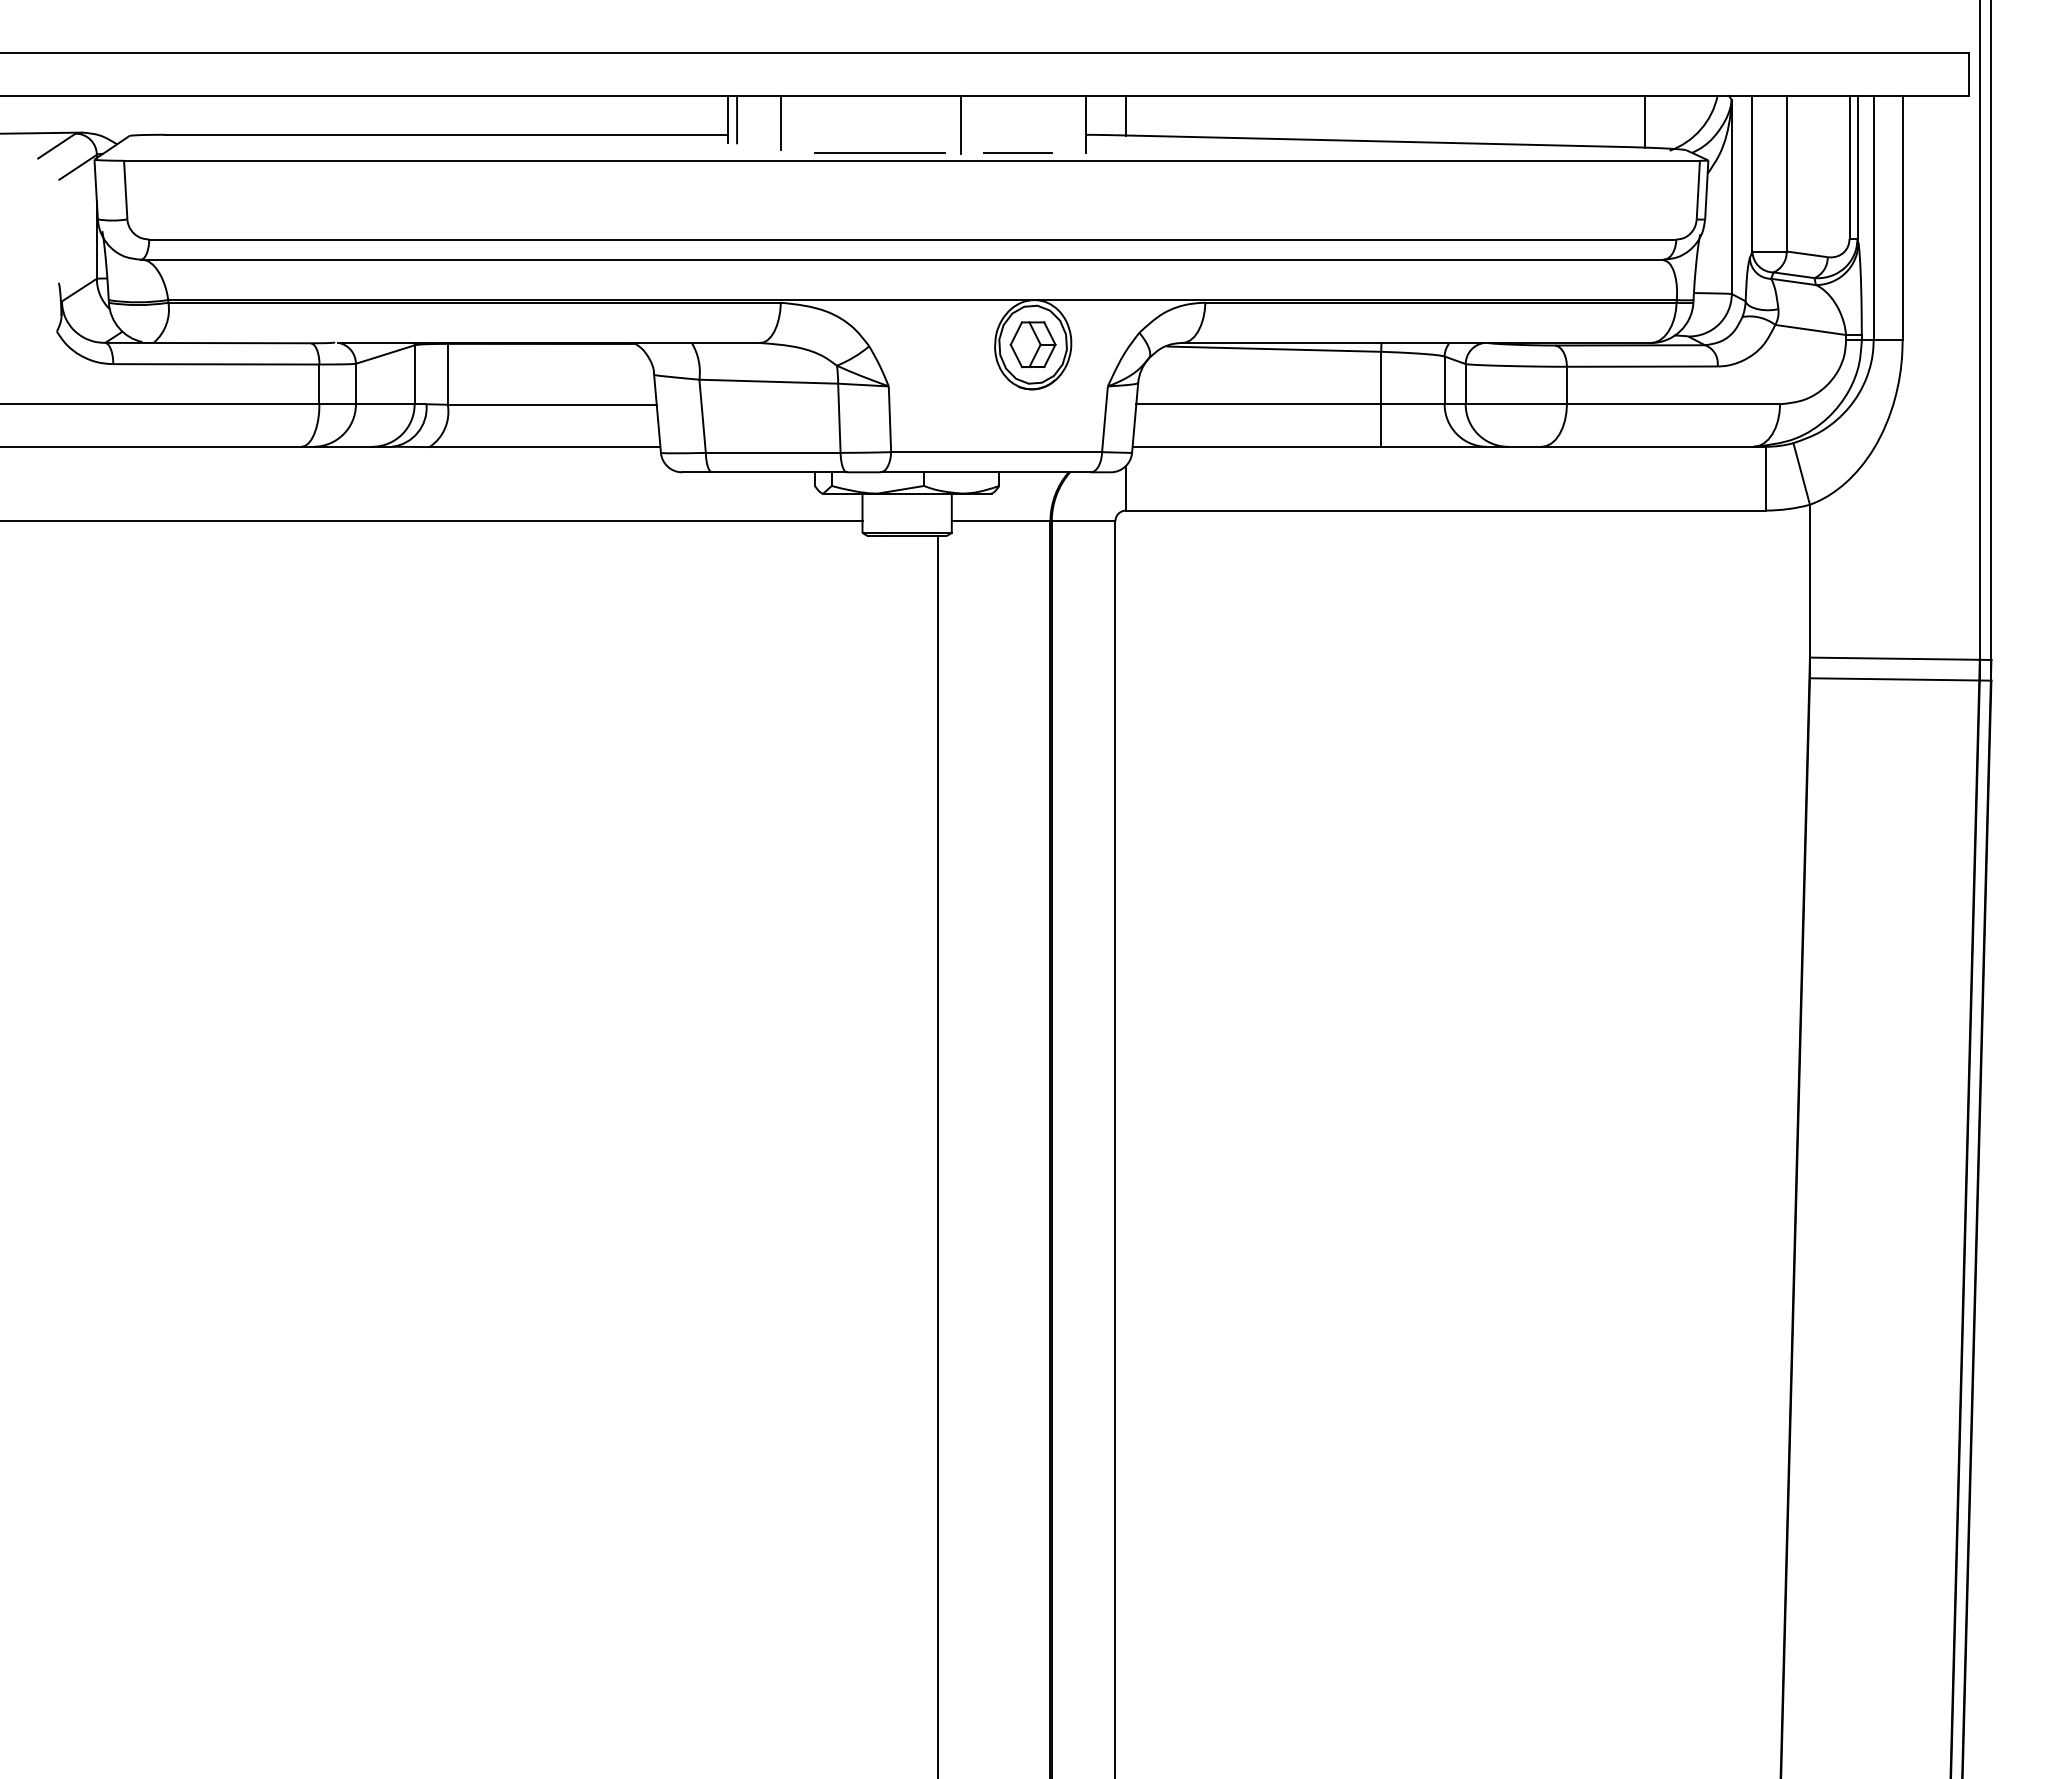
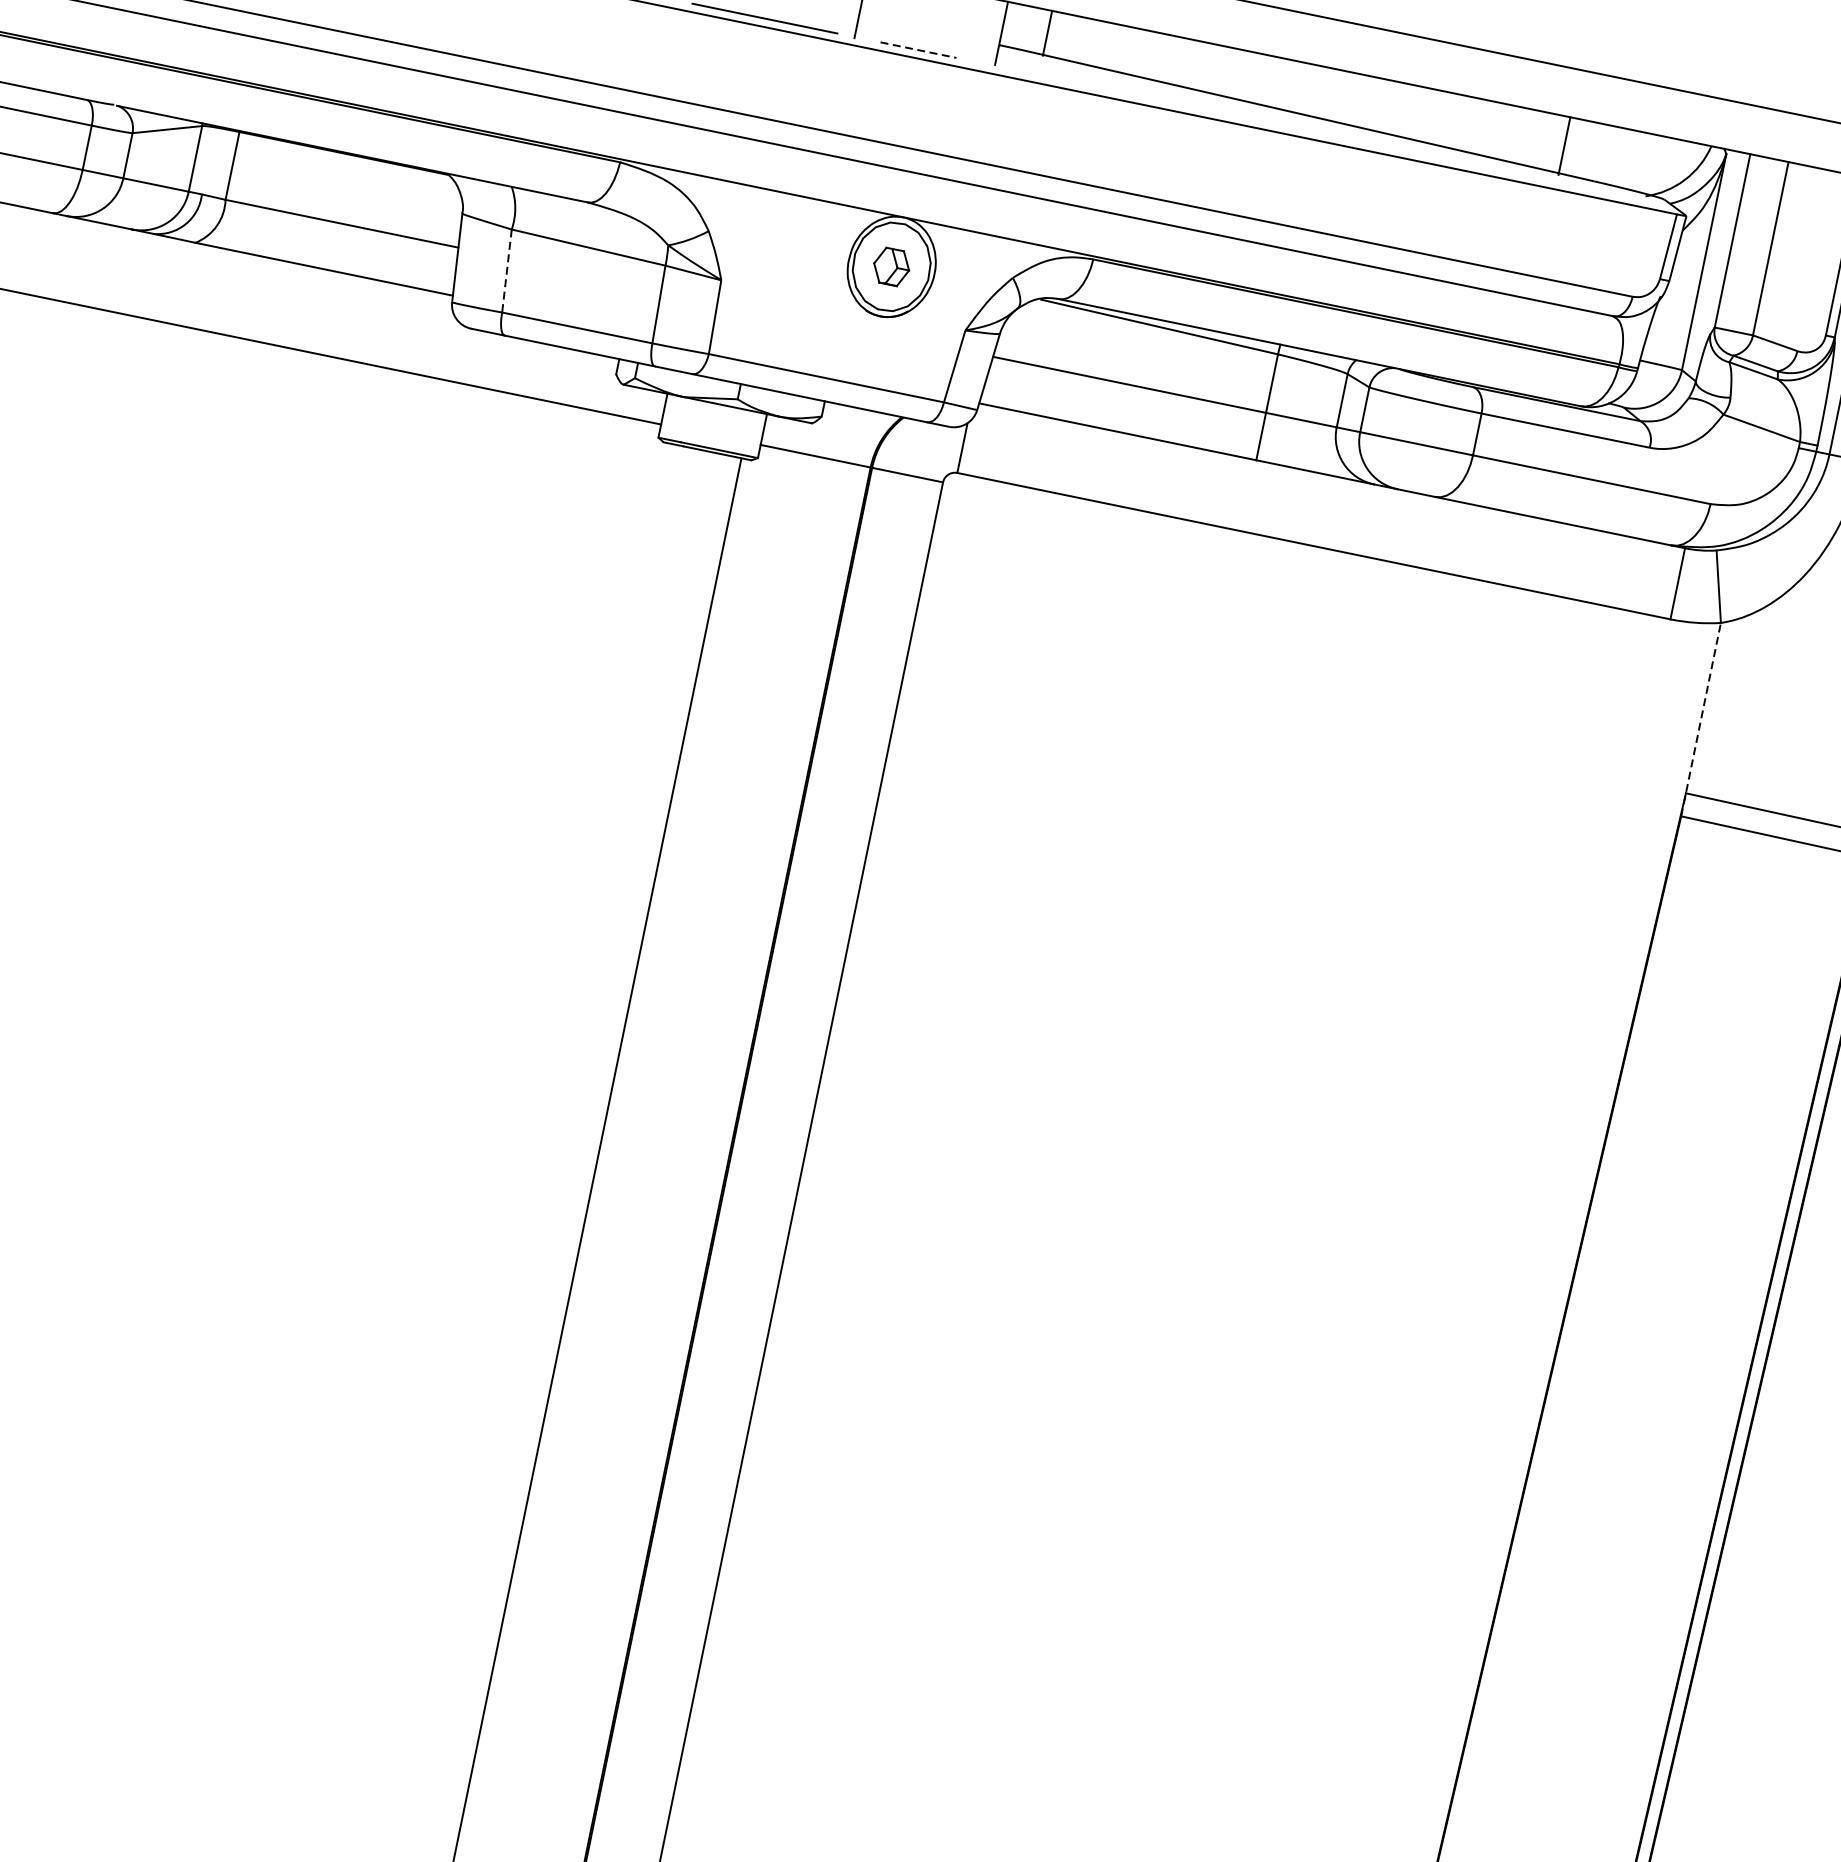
line: (1644, 121) -> (1564, 145), moved
line: (1018, 153) -> (919, 50), solid -> dashed
part: (1032, 344) -> (891, 266), size x0.7
line: (702, 416) -> (506, 271), solid -> dashed
line: (1809, 591) -> (1700, 719), solid -> dashed

